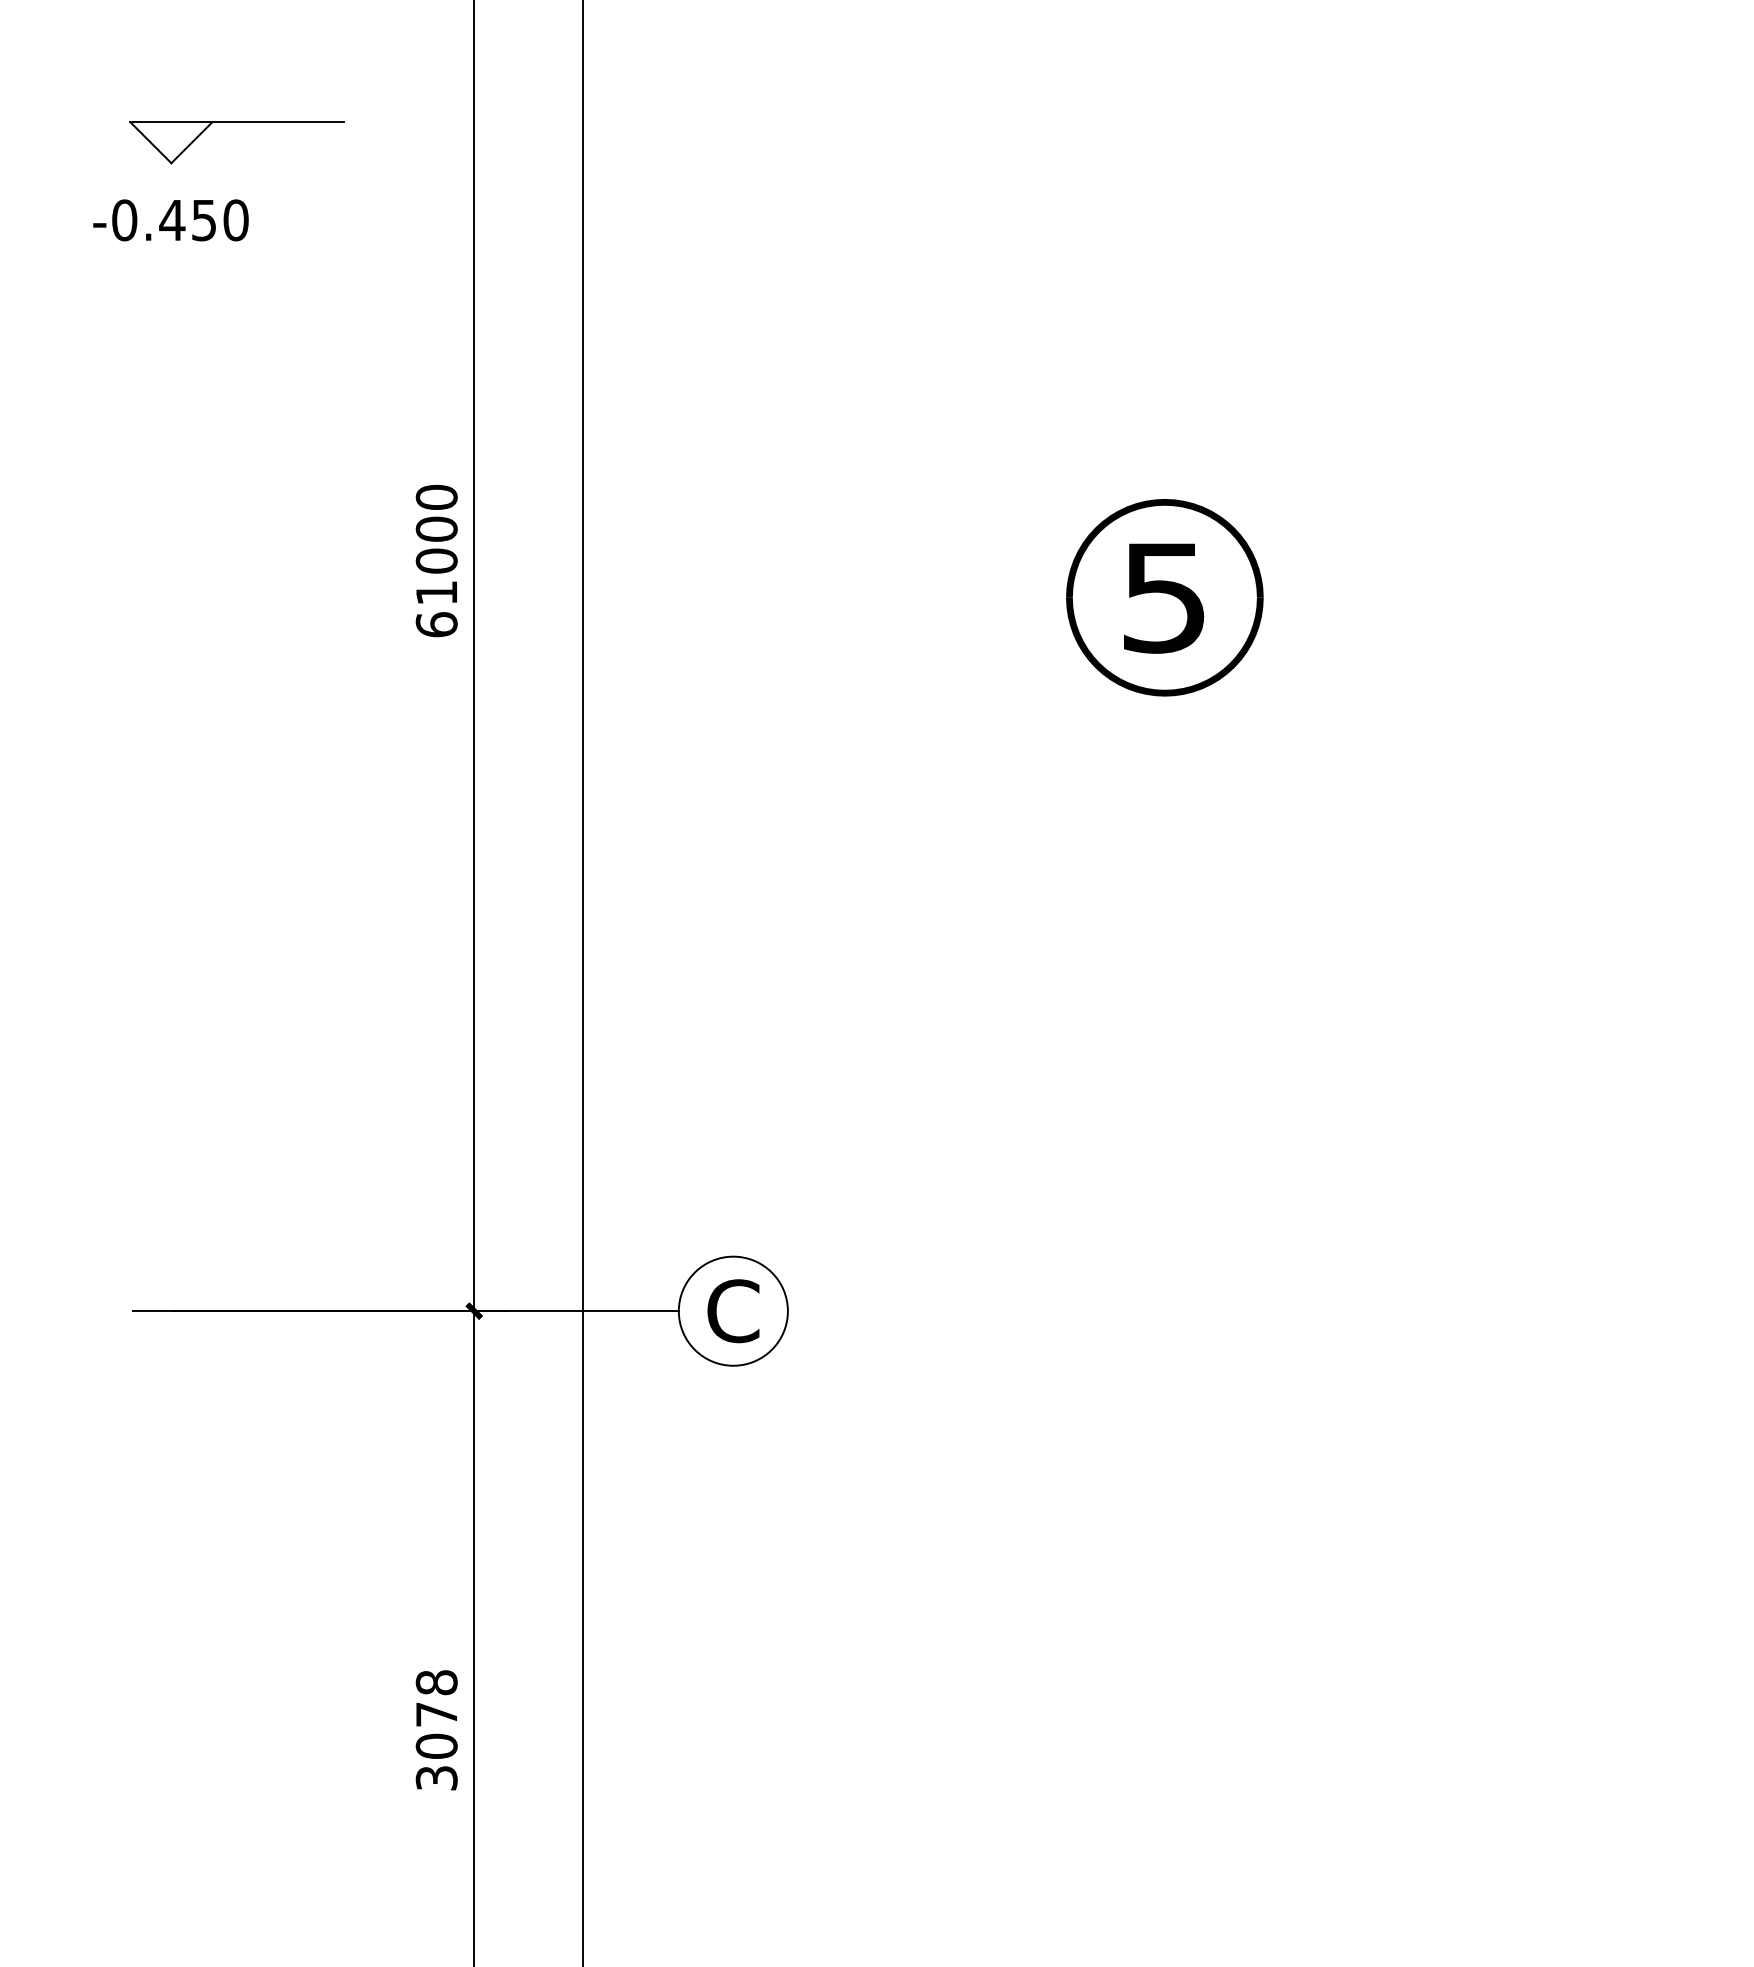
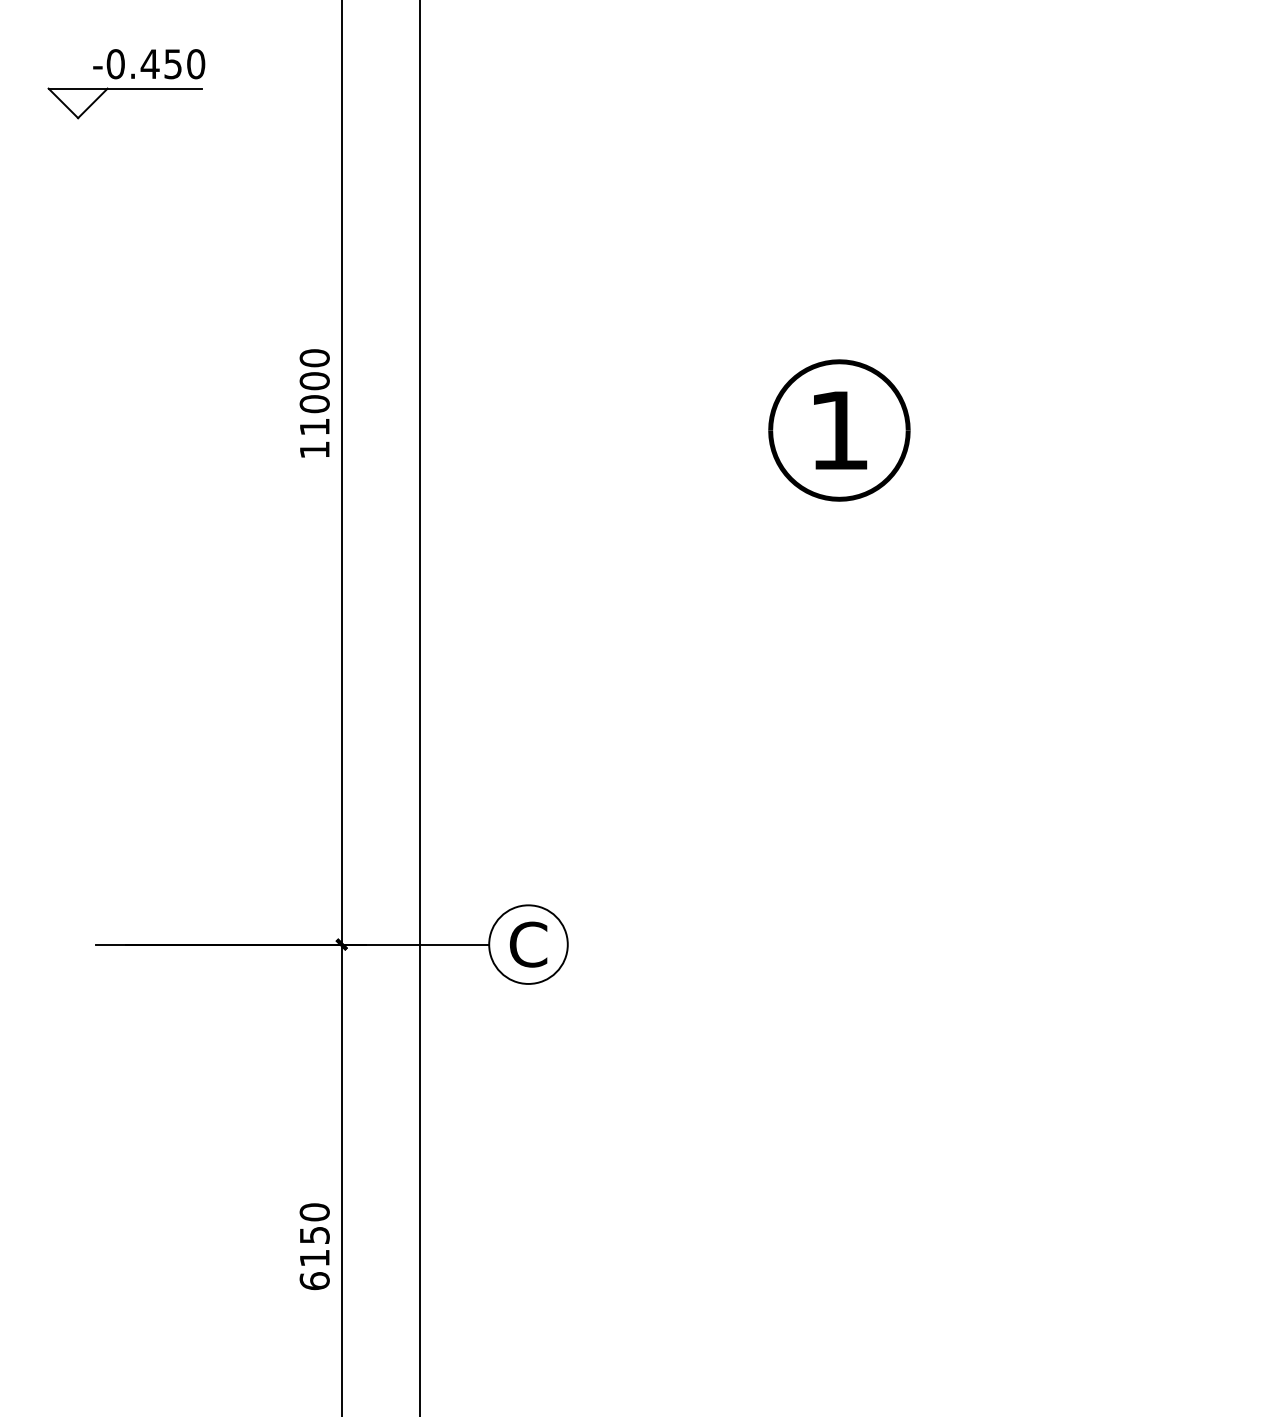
part: (236, 122) -> (125, 88), moved
text: (170, 220) -> (148, 64), moved
text: (1164, 598) -> (839, 431), 5 -> 1
text: (436, 624) -> (314, 449), 61000 -> 11000
text: (436, 1730) -> (314, 1246), 3078 -> 6150

